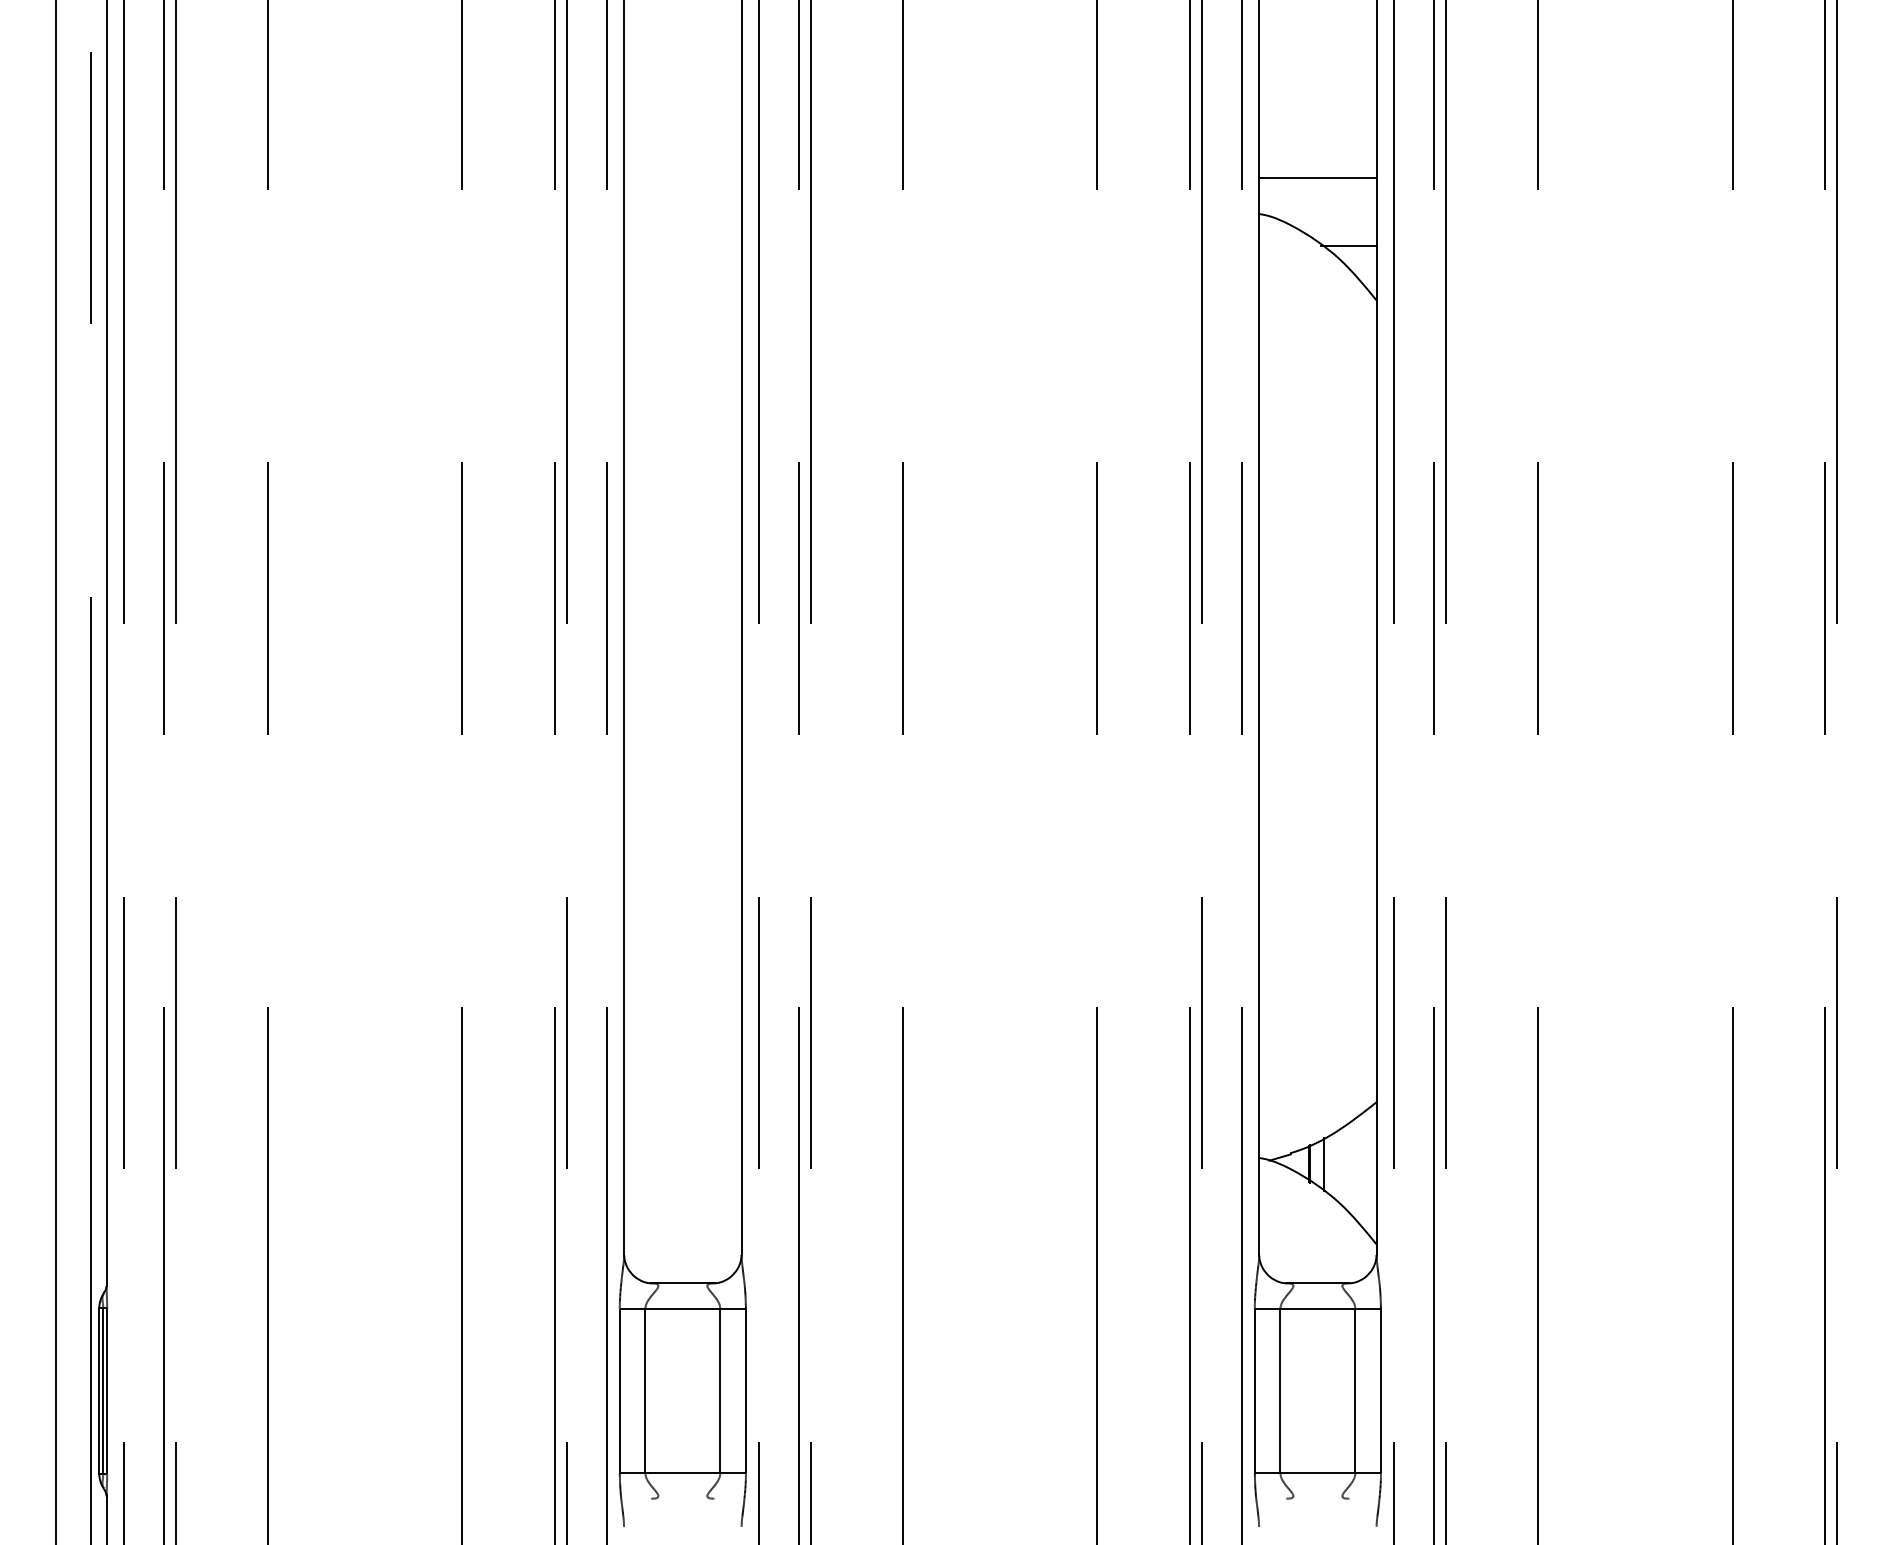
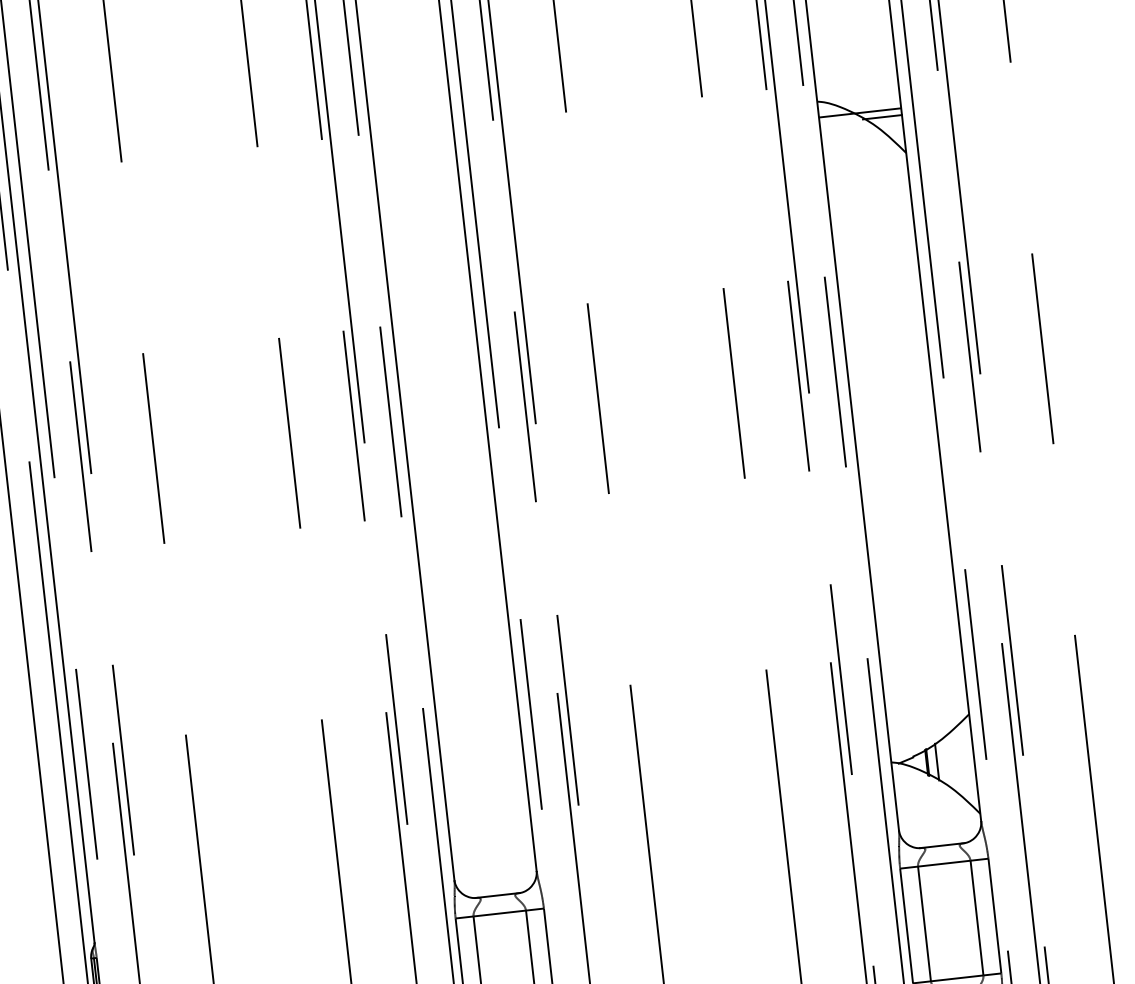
line: (1317, 177) -> (859, 112), moved

